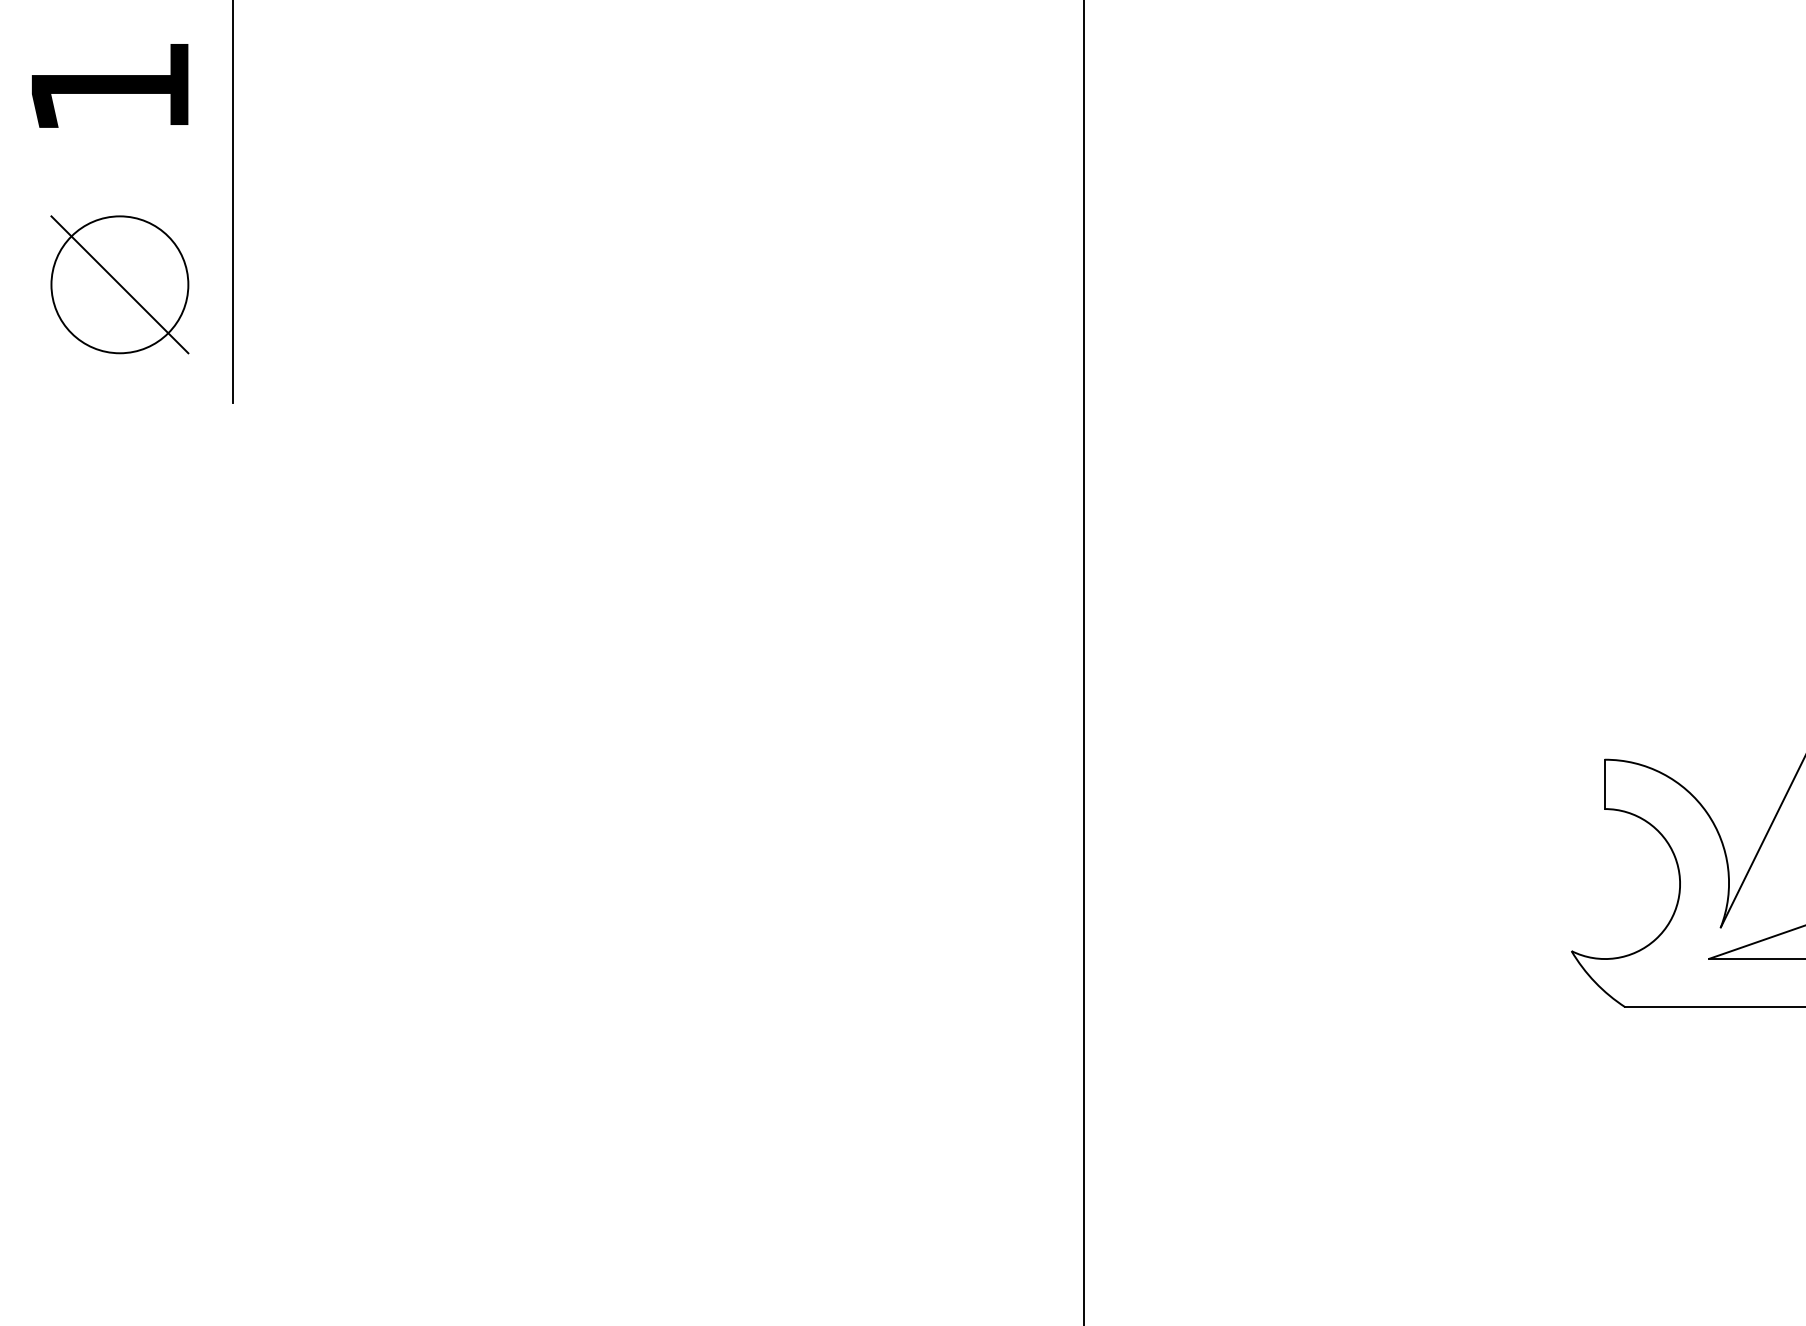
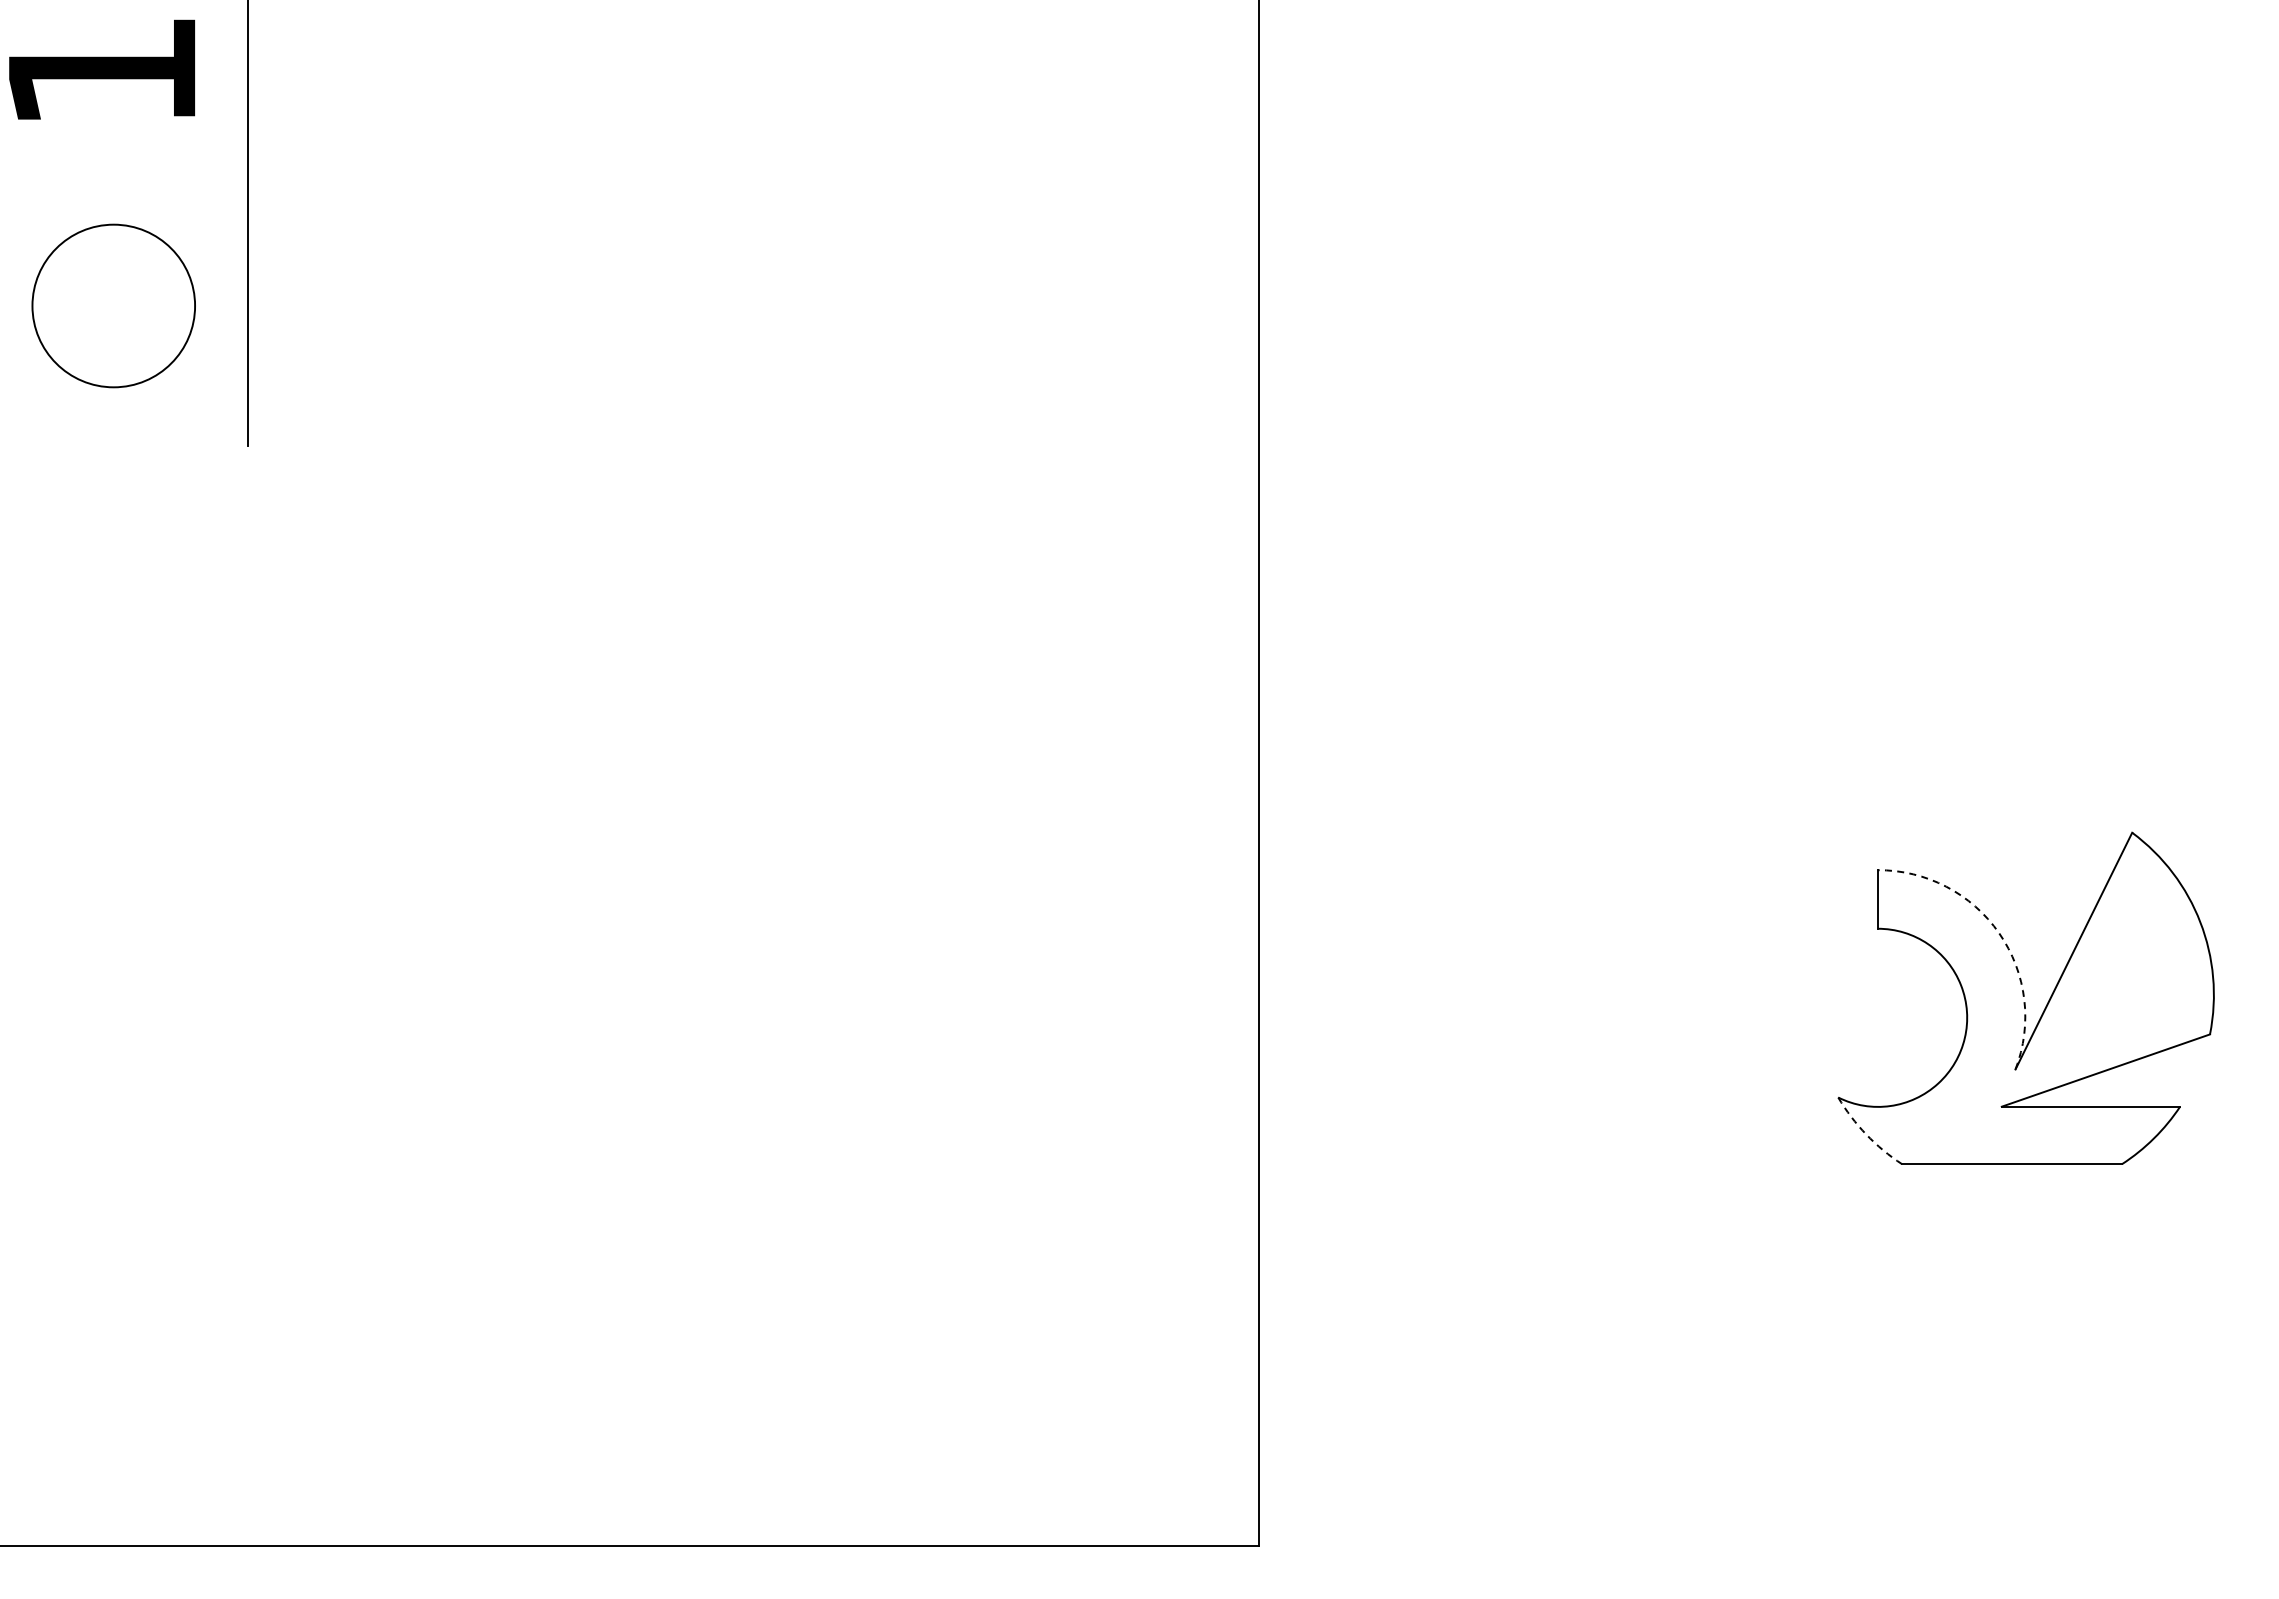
line: (119, 284) -> (113, 305), removed
arc: (1707, 813) -> (1999, 933), solid -> dashed
arc: (1595, 982) -> (1866, 1134), solid -> dashed

